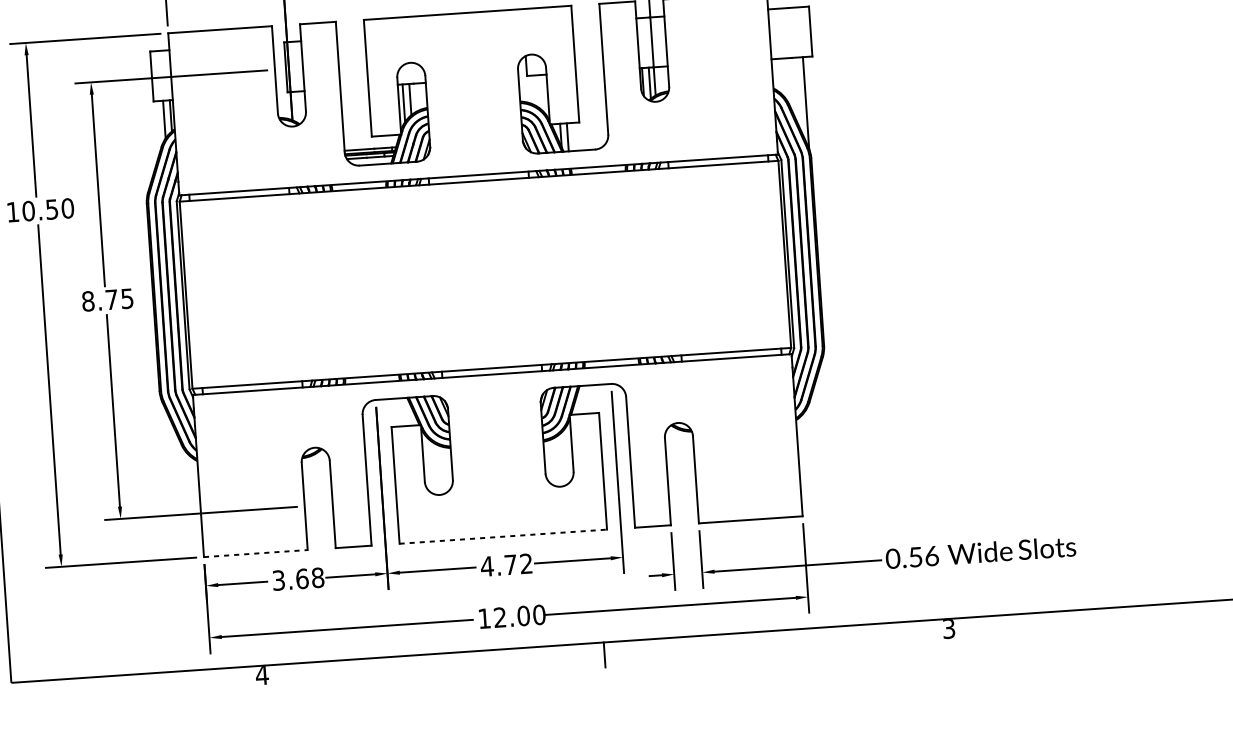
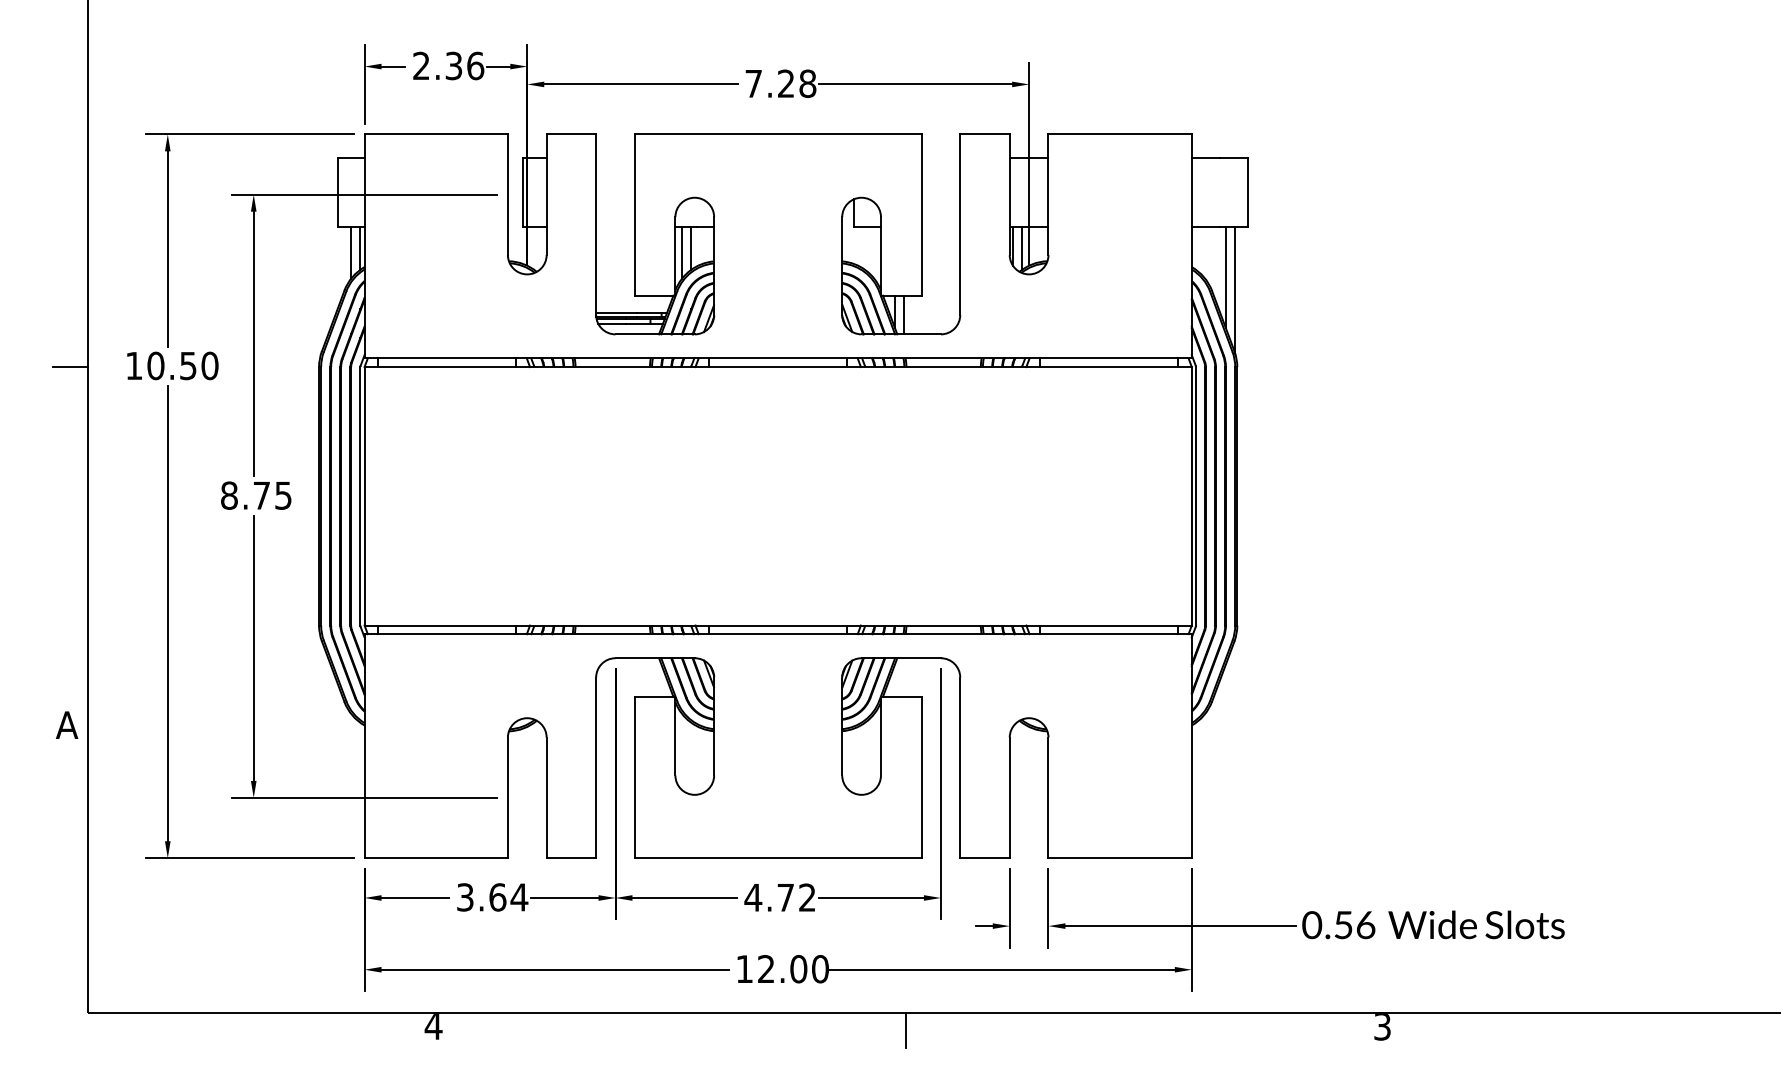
line: (798, 94) -> (1225, 277), added
line: (503, 536) -> (778, 858), dashed -> solid
line: (256, 553) -> (436, 858), dashed -> solid
text: (318, 577) -> (519, 897), 3.68 -> 3.64

